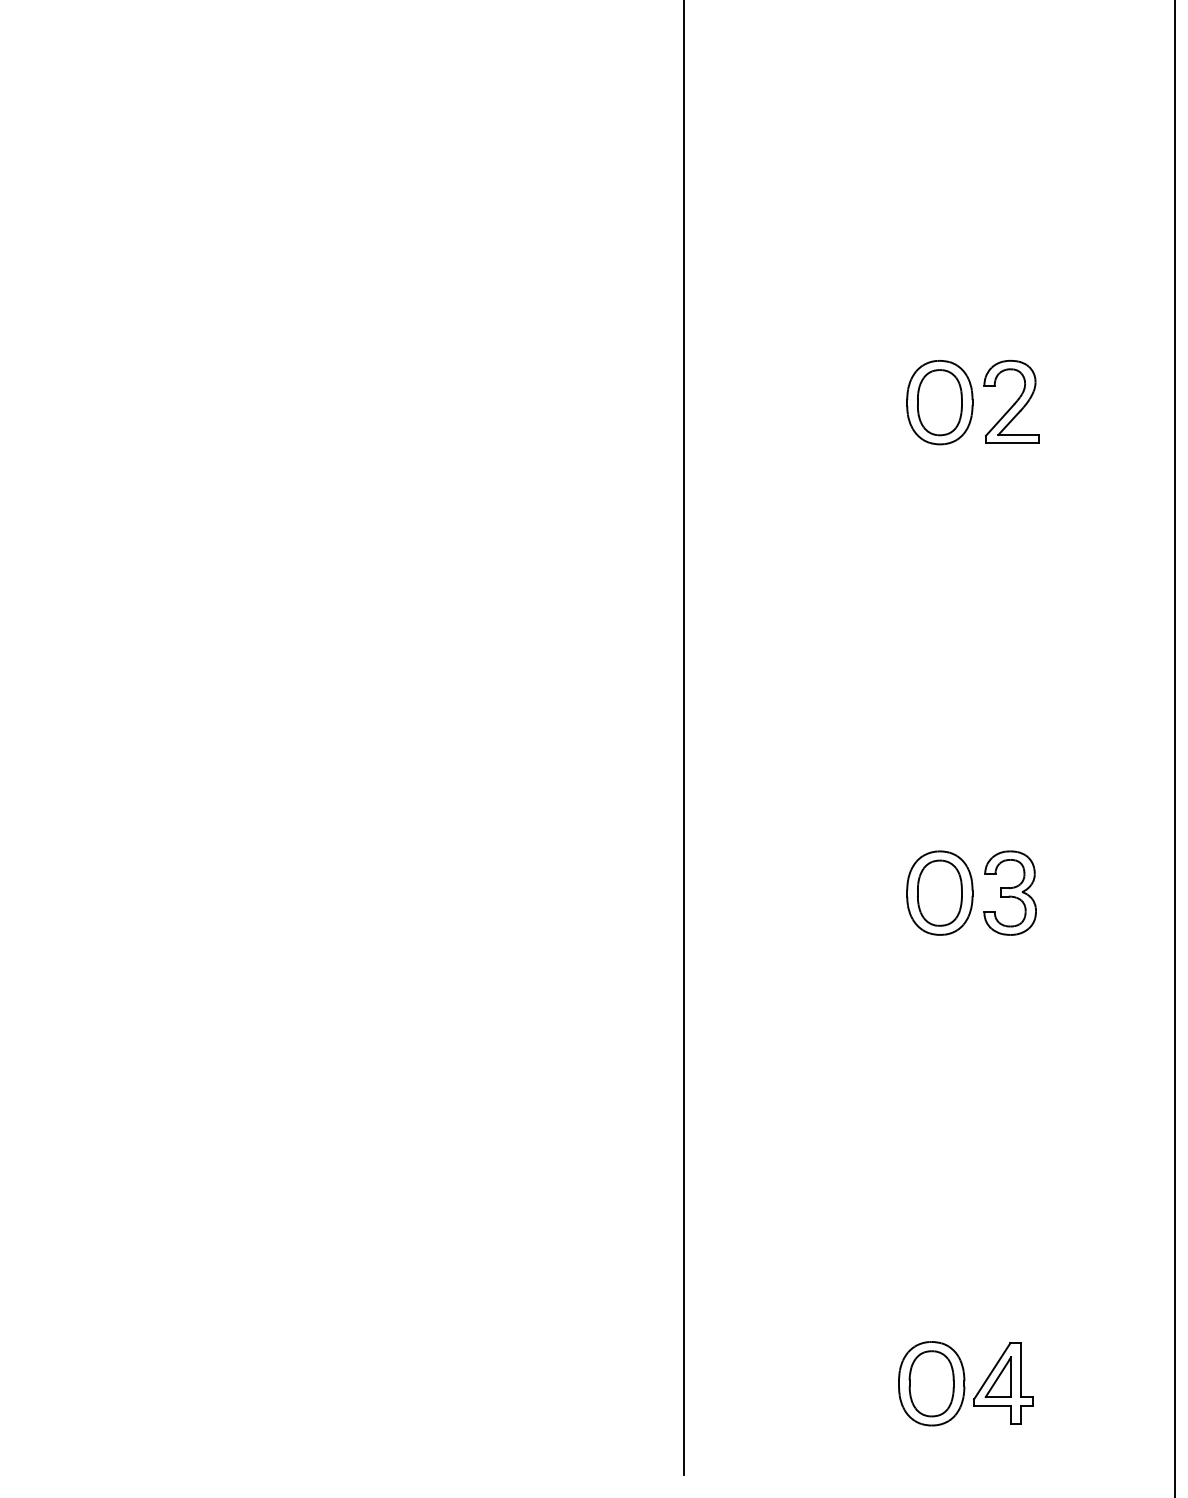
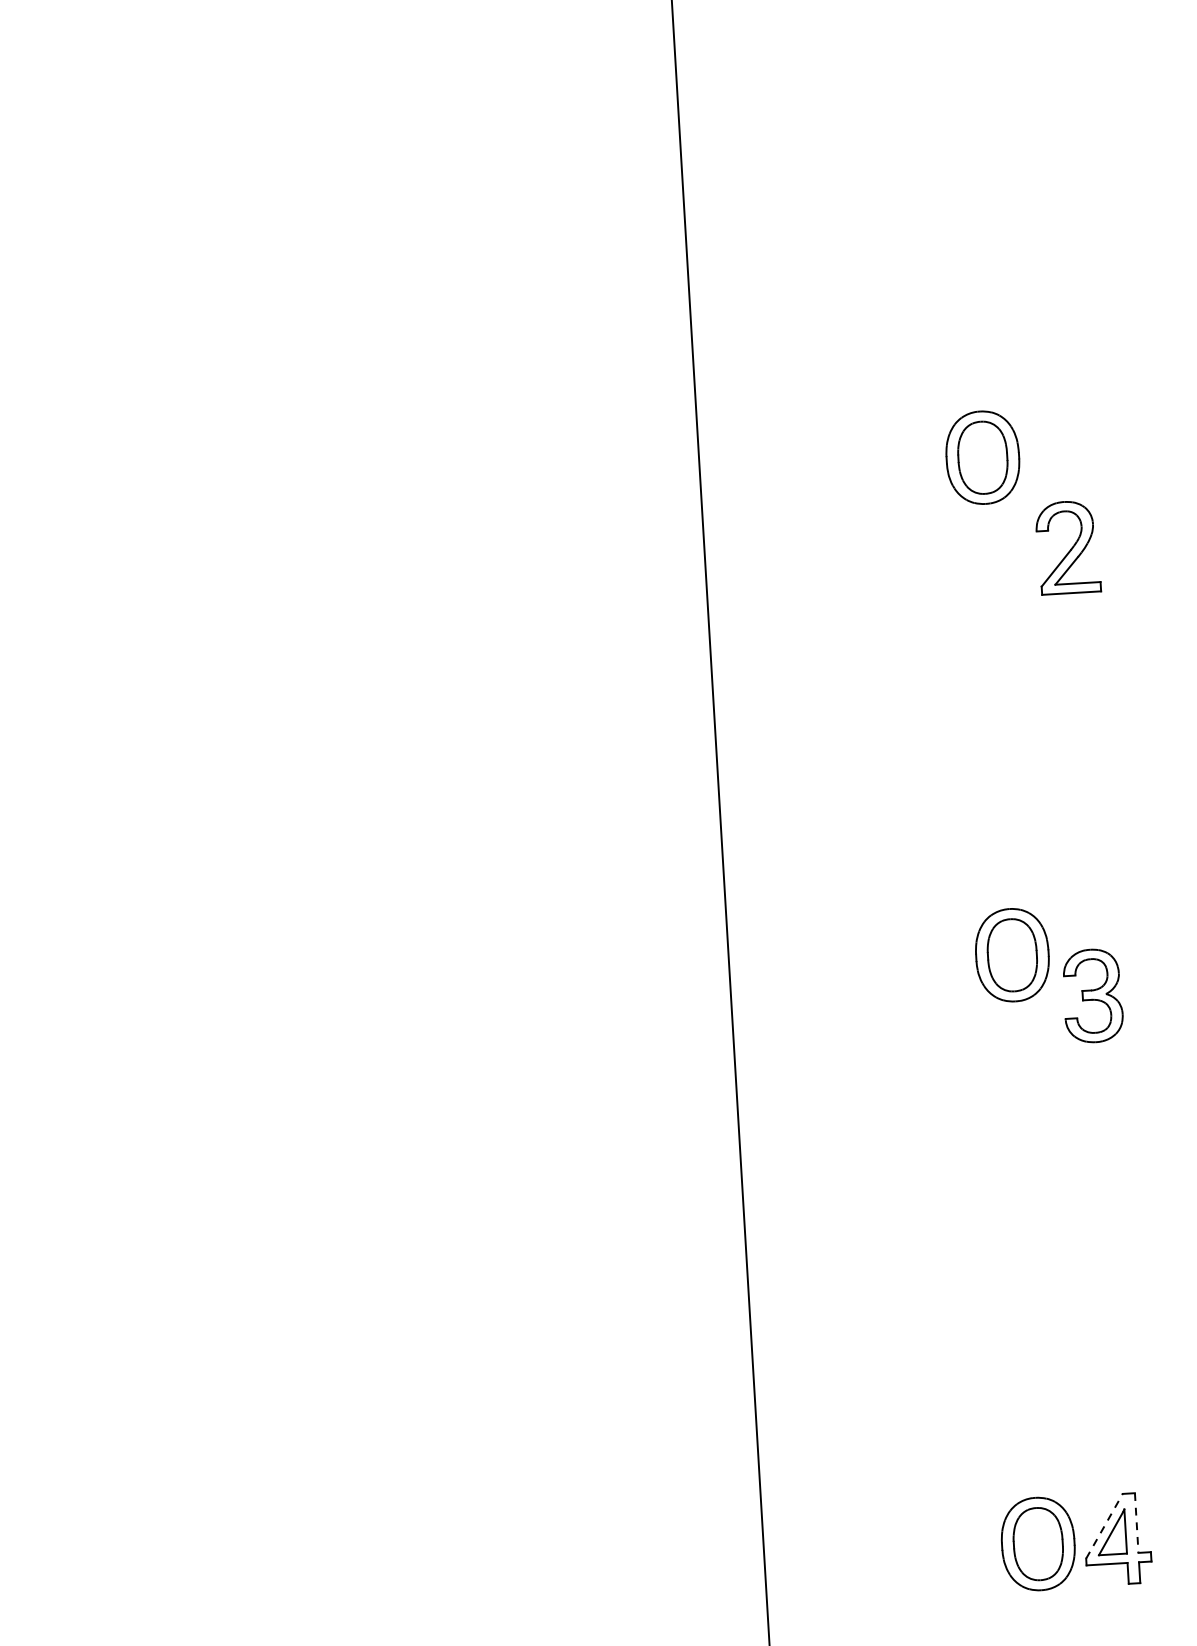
part: (1011, 401) -> (1067, 546), moved
part: (939, 892) -> (1011, 954), moved
line: (1021, 1370) -> (1136, 1523), solid -> dashed
line: (992, 1371) -> (1104, 1526), solid -> dashed

